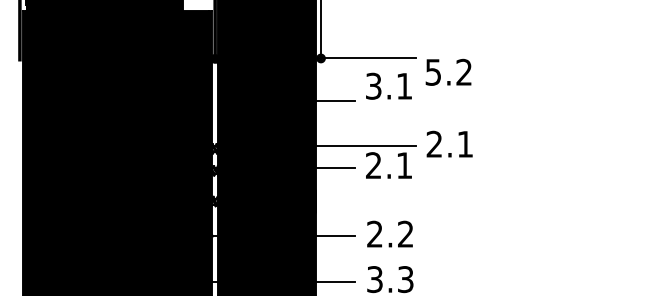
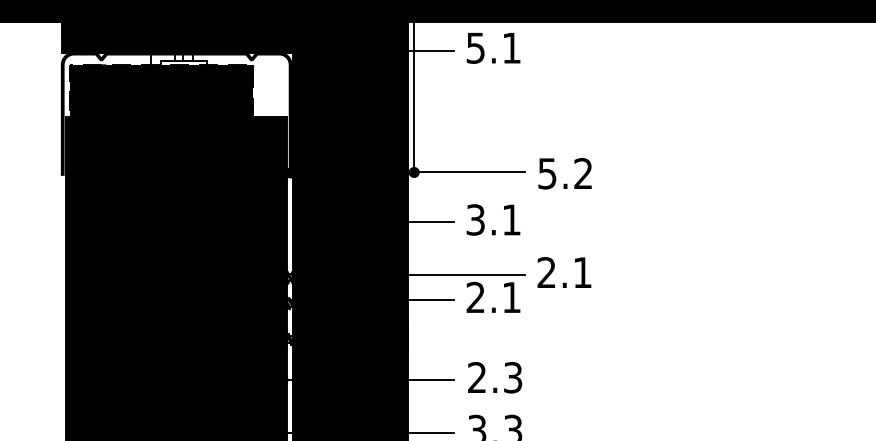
text: (448, 72) -> (564, 173), moved
text: (388, 85) -> (493, 219), moved
text: (406, 234) -> (513, 377), 2.2 -> 2.3

